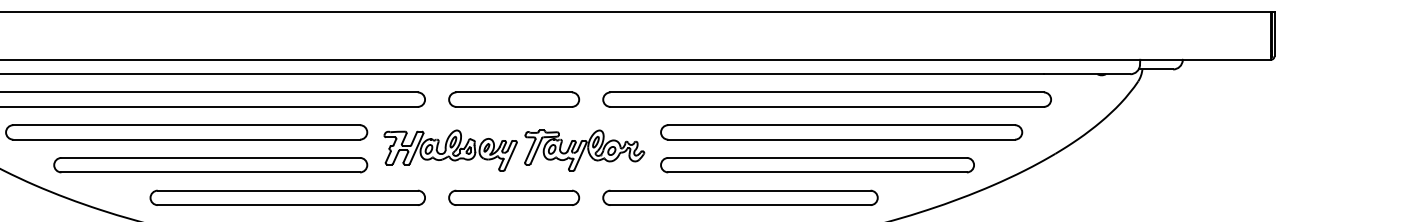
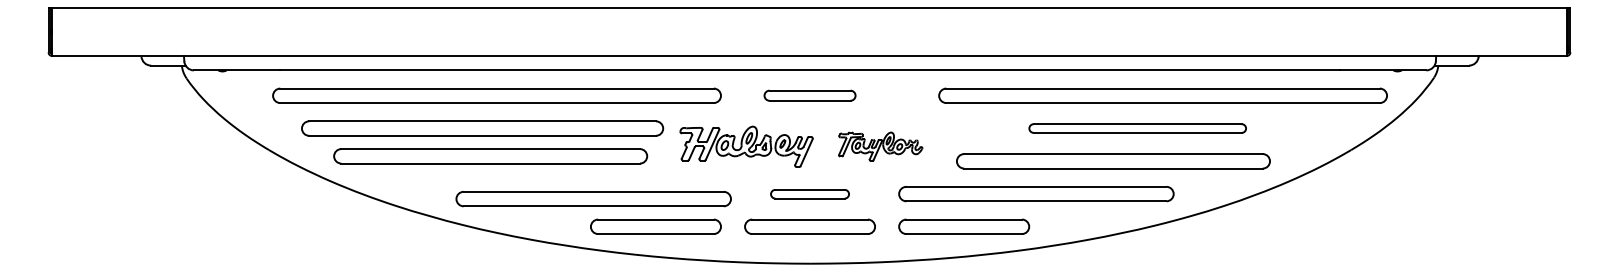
part: (513, 99) -> (809, 95), size x0.7
part: (826, 99) -> (1162, 95), moved
part: (841, 132) -> (1137, 128), size x0.6
part: (584, 150) -> (880, 146), size x0.7
part: (210, 165) -> (490, 156), moved
part: (287, 198) -> (593, 199), moved
part: (513, 198) -> (809, 194), size x0.6

